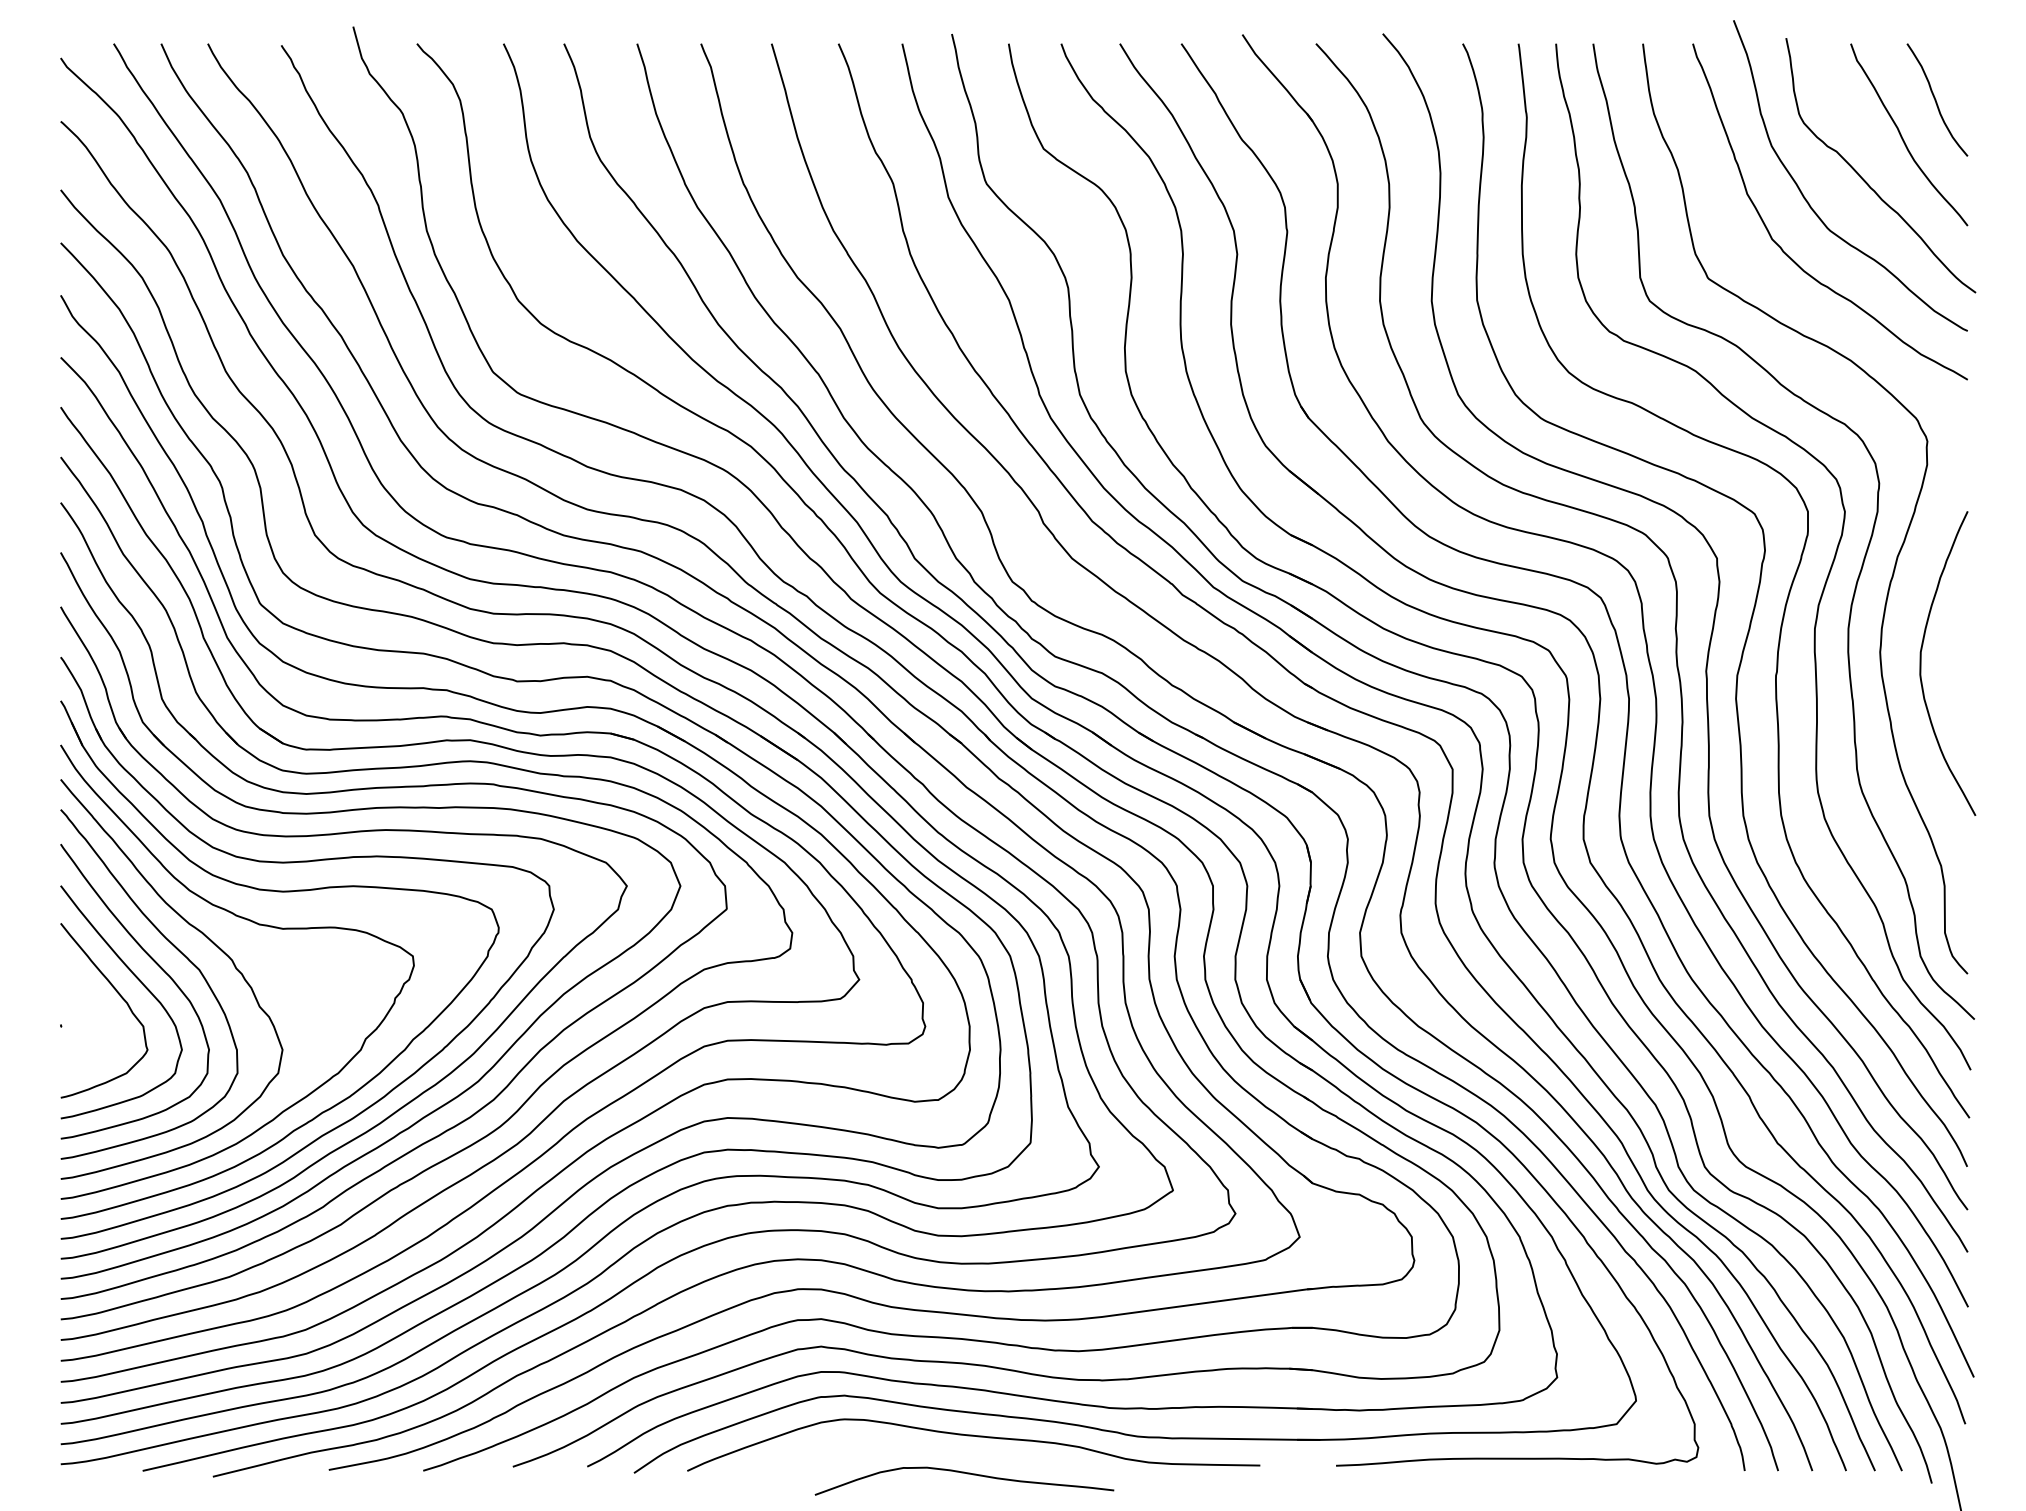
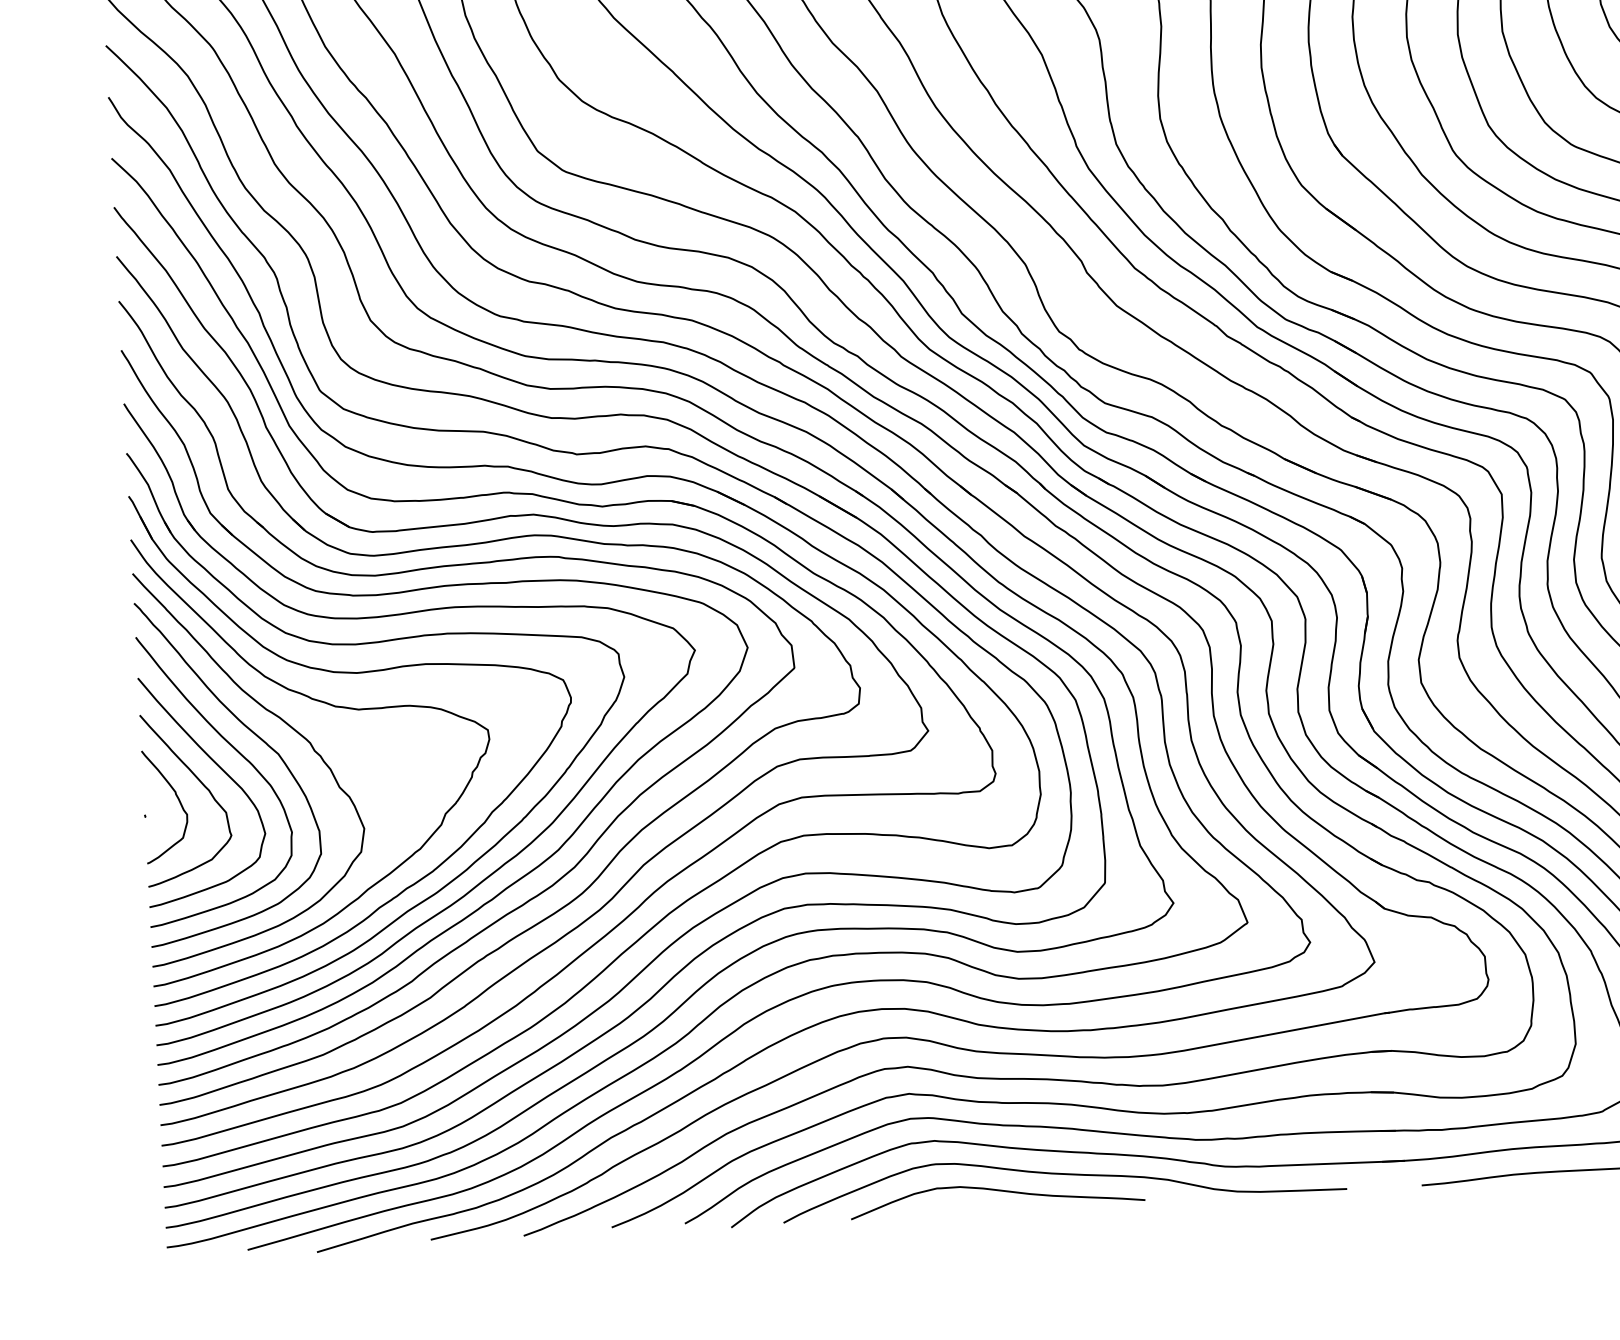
curve: (95, 1012) -> (178, 801), added
curve: (967, 1474) -> (1000, 1191), moved

